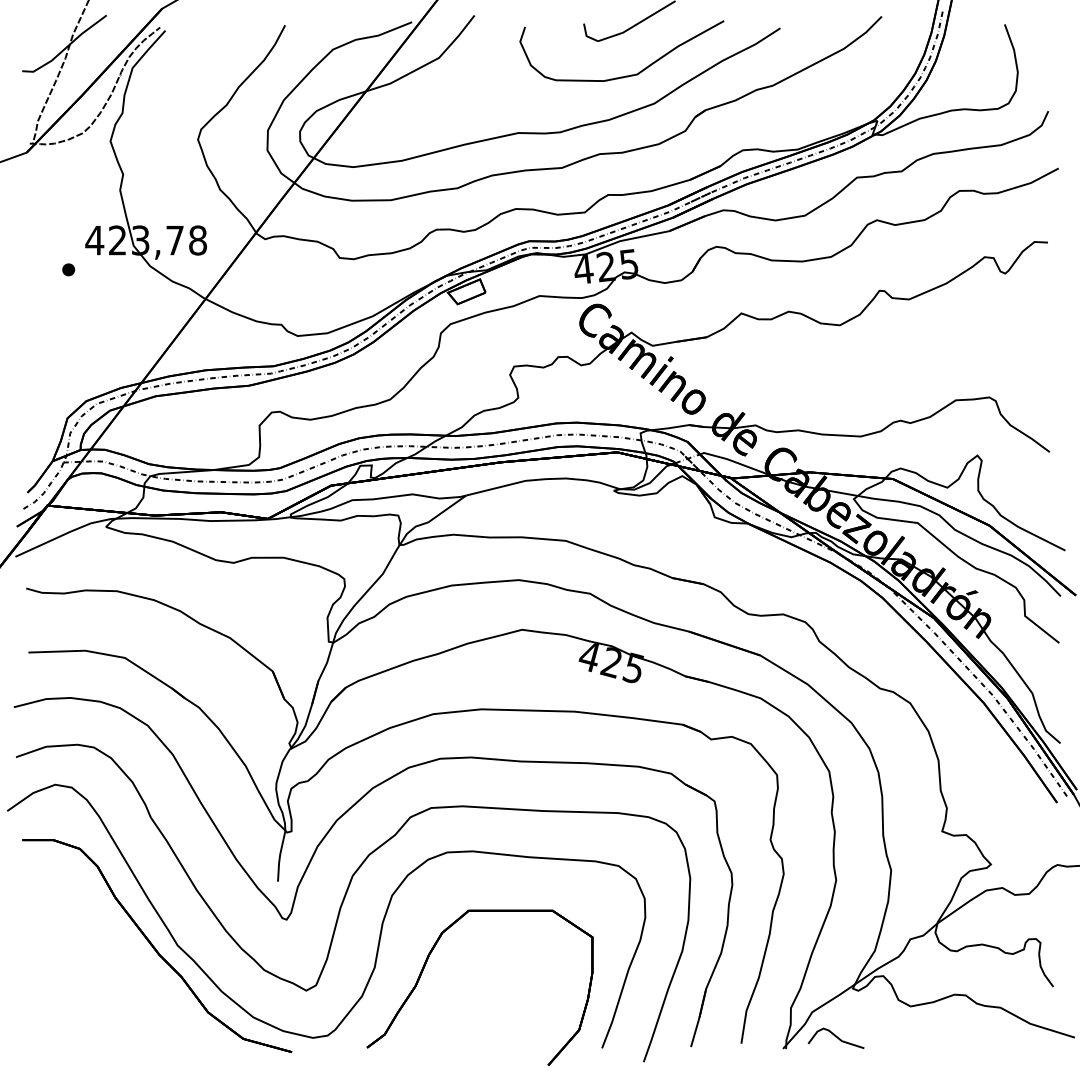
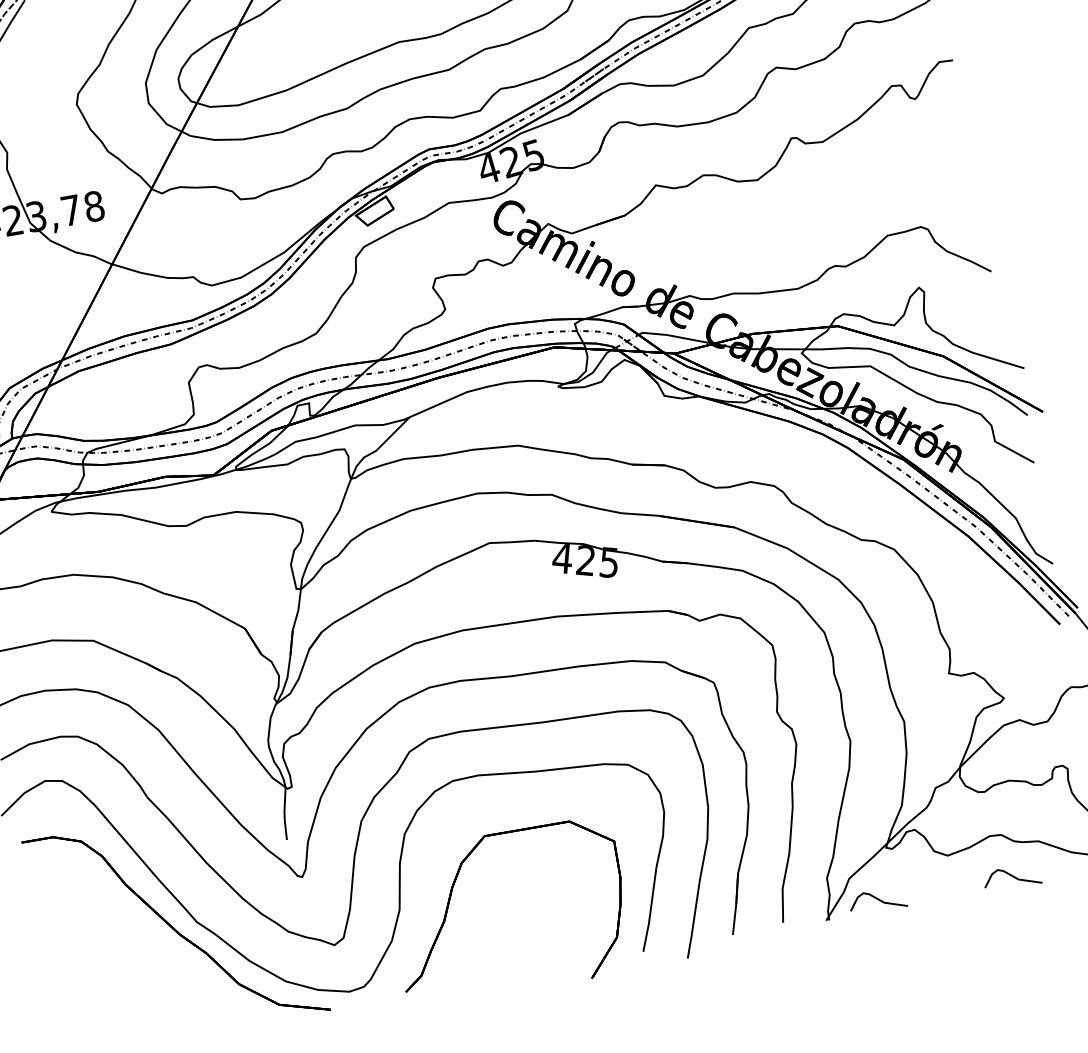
curve: (968, 1037) -> (1011, 876), added

